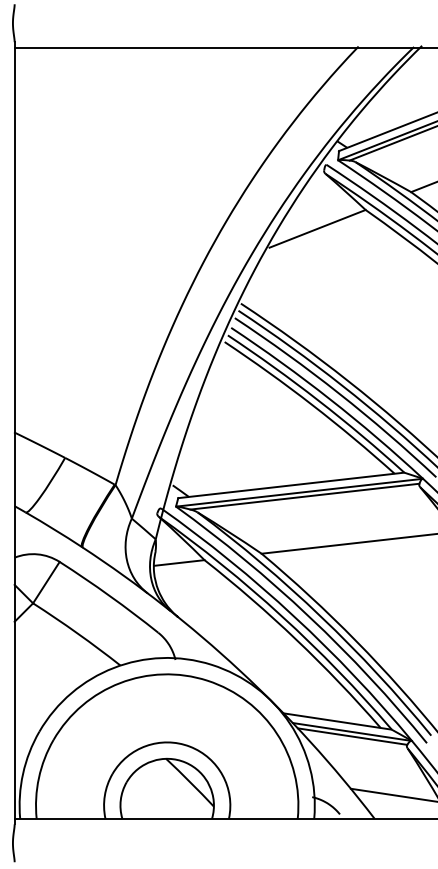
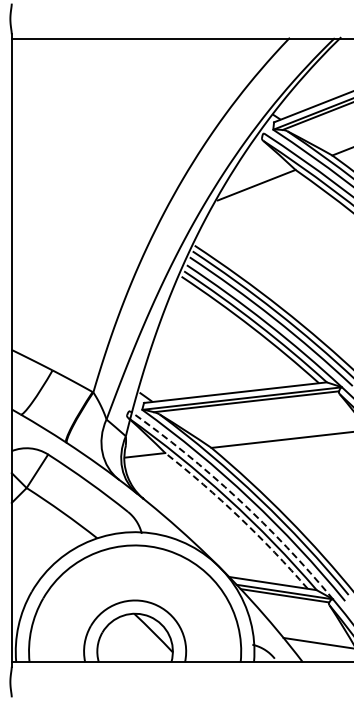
arc: (293, 616) -> (237, 498), solid -> dashed
arc: (296, 639) -> (239, 517), solid -> dashed

